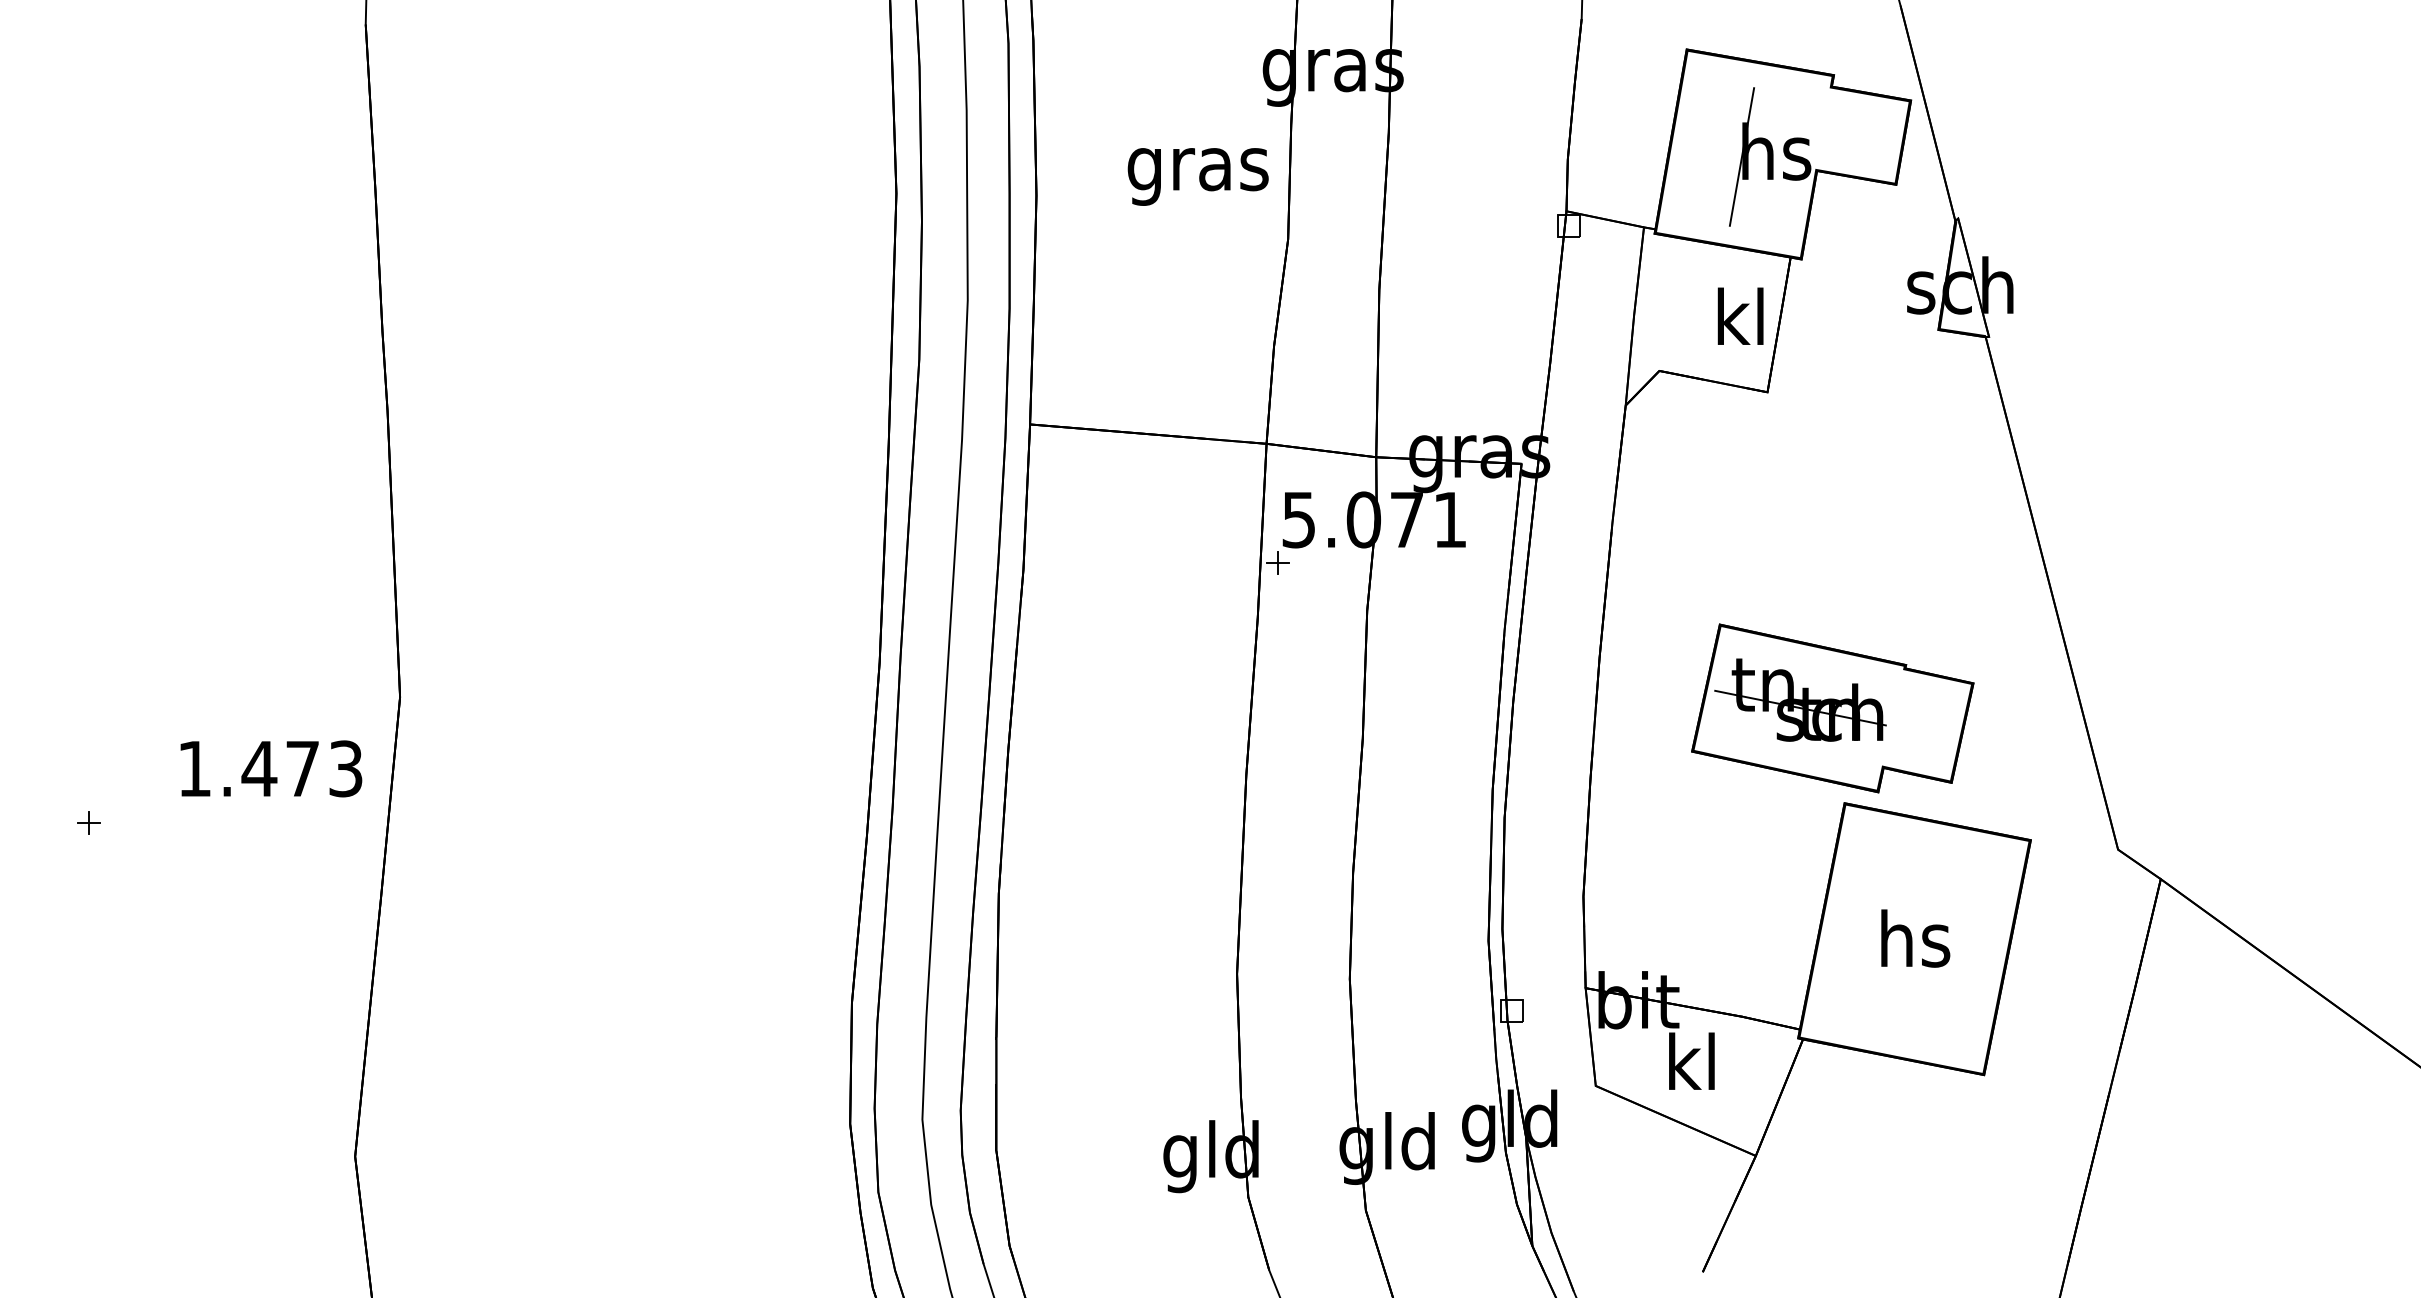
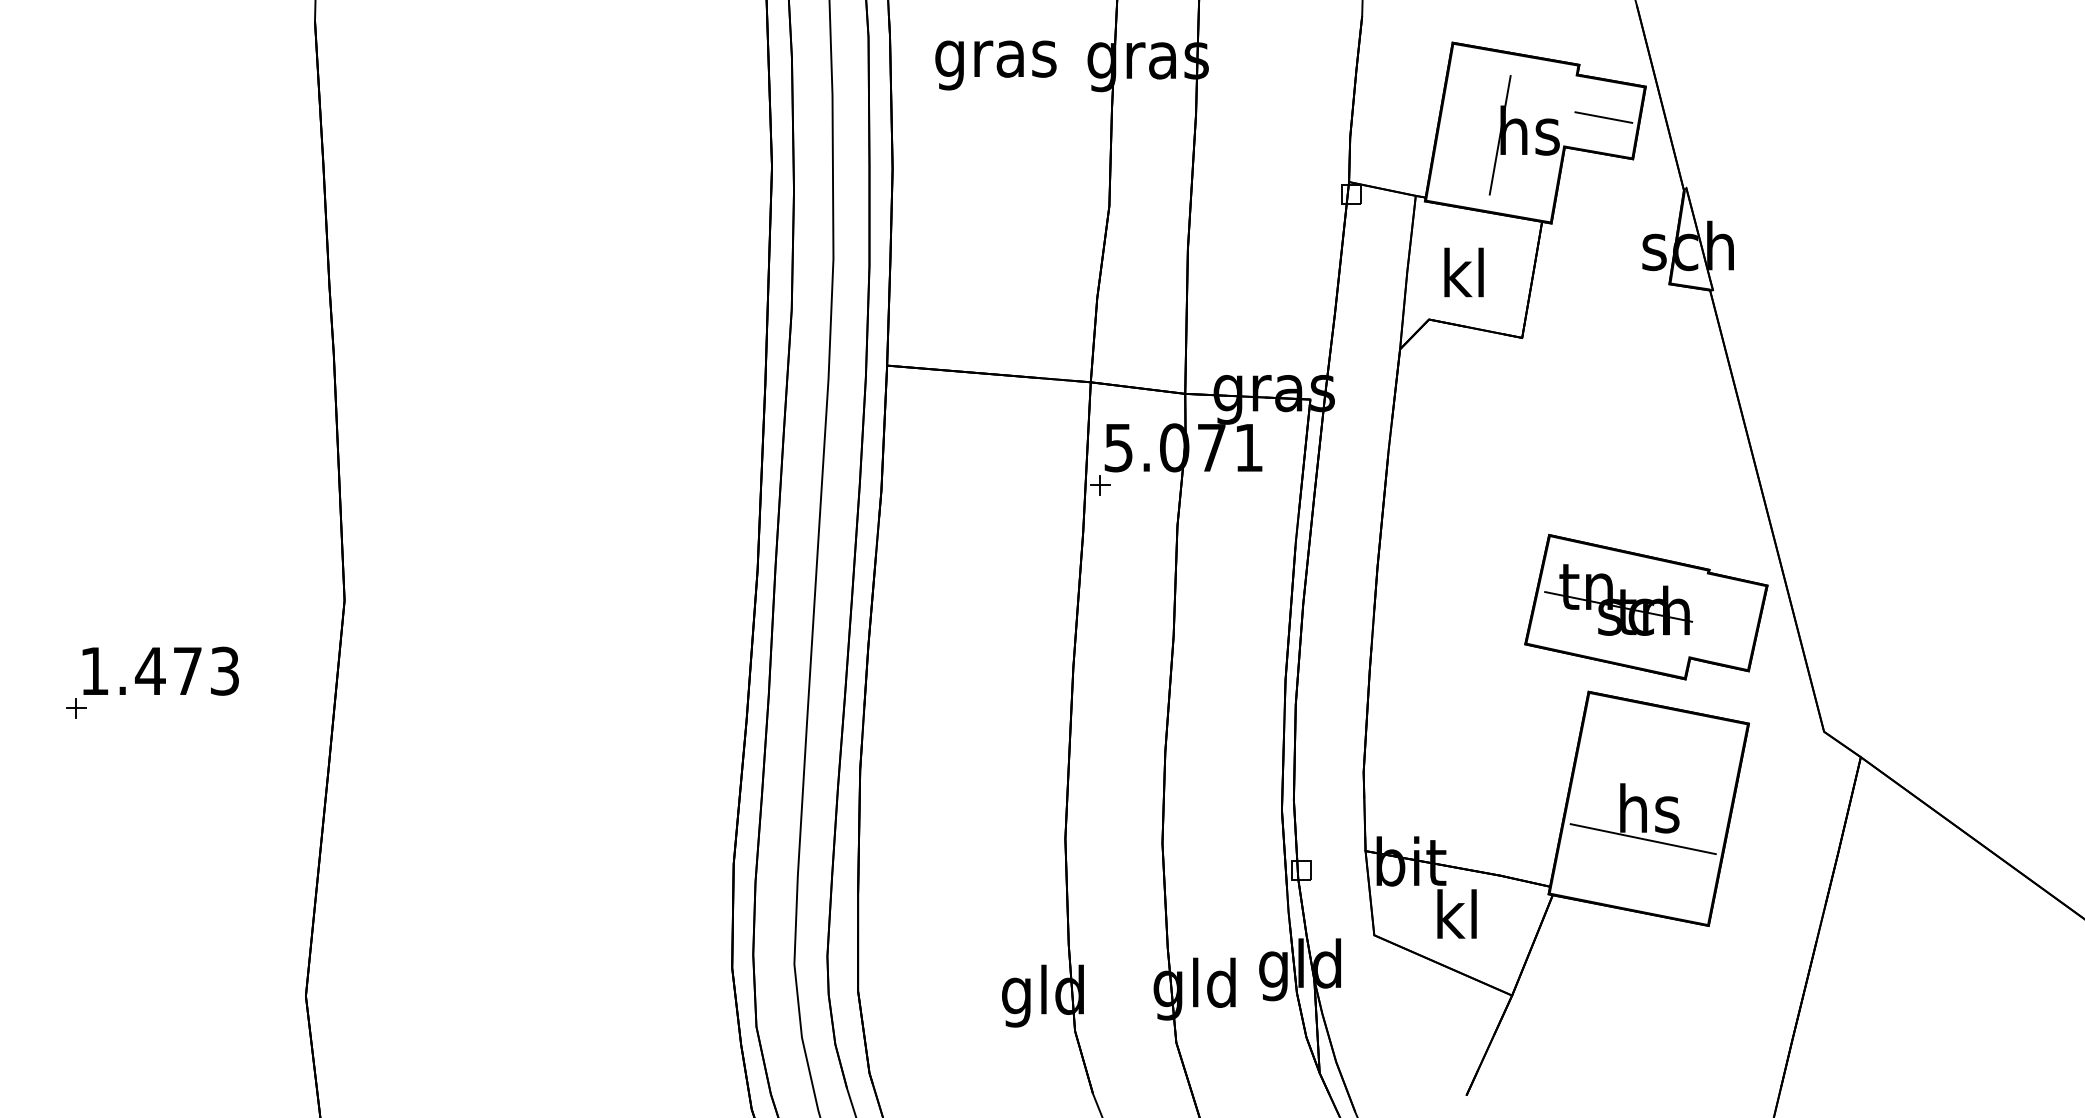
line: (1861, 136) -> (1603, 117), added
text: (1197, 176) -> (995, 65), moved
text: (1740, 316) -> (1463, 272), moved
part: (1832, 707) -> (1646, 606), moved
text: (271, 768) -> (160, 670), moved
line: (1907, 974) -> (1642, 839), added

